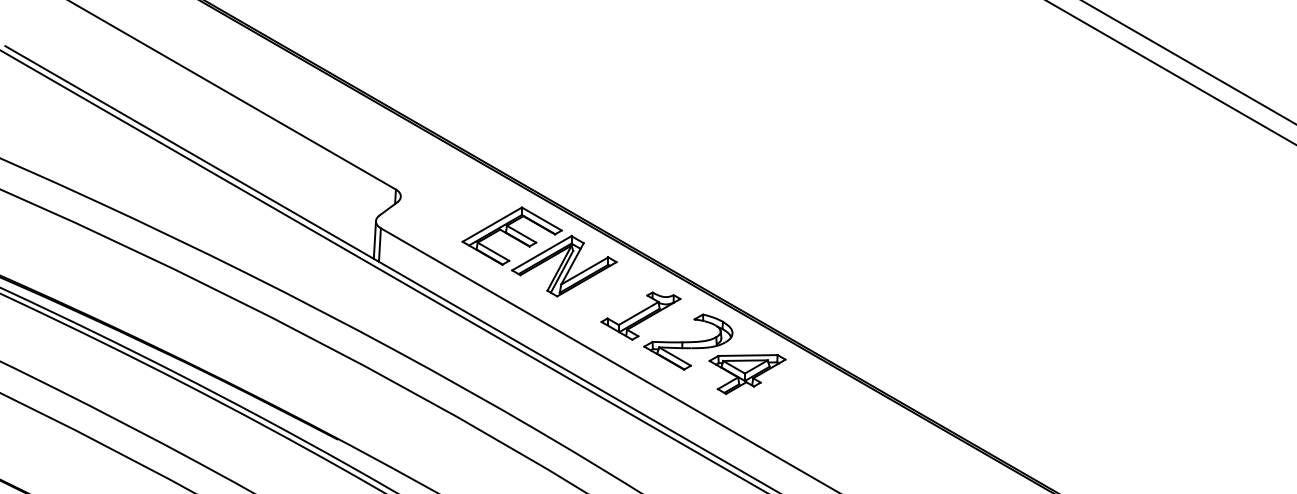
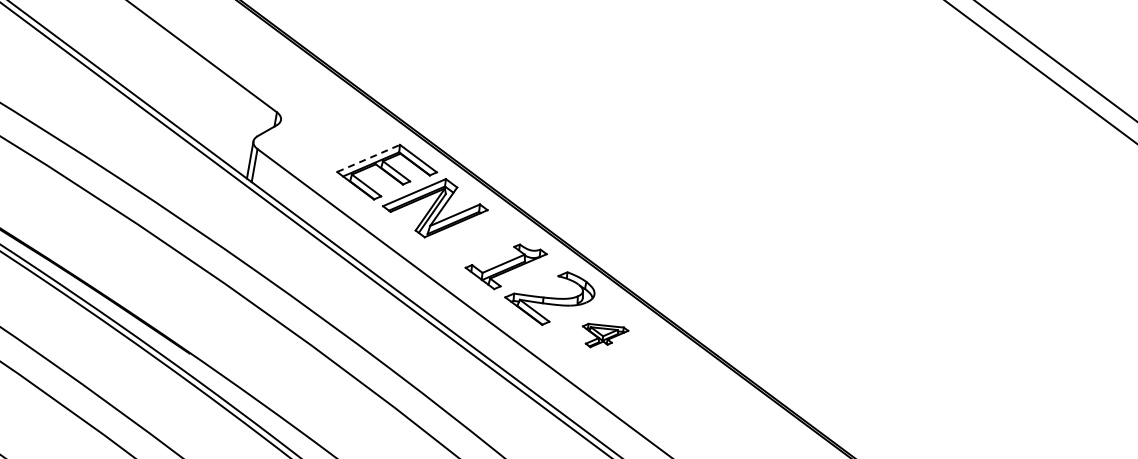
line: (492, 224) -> (368, 158), solid -> dashed
part: (747, 374) -> (604, 337), size x0.6

